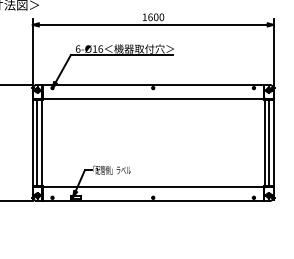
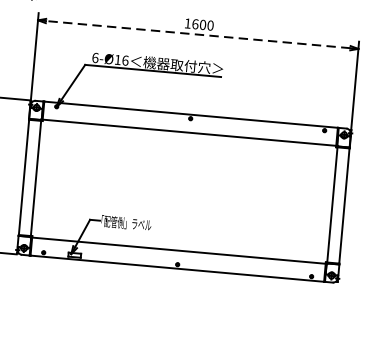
line: (152, 24) -> (197, 34), solid -> dashed
line: (37, 142) -> (30, 177), removed
line: (269, 142) -> (338, 204), removed

